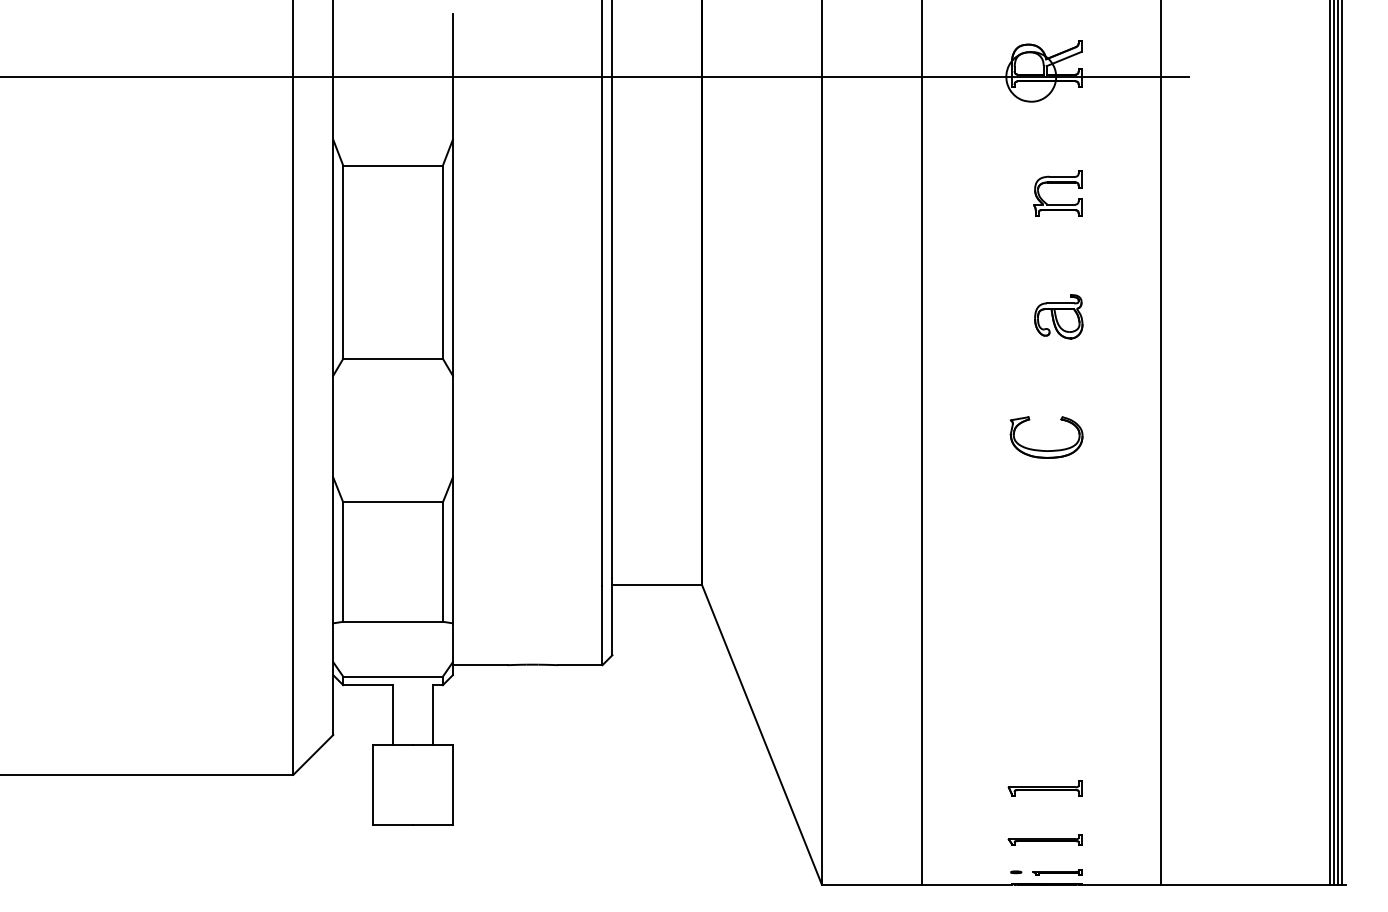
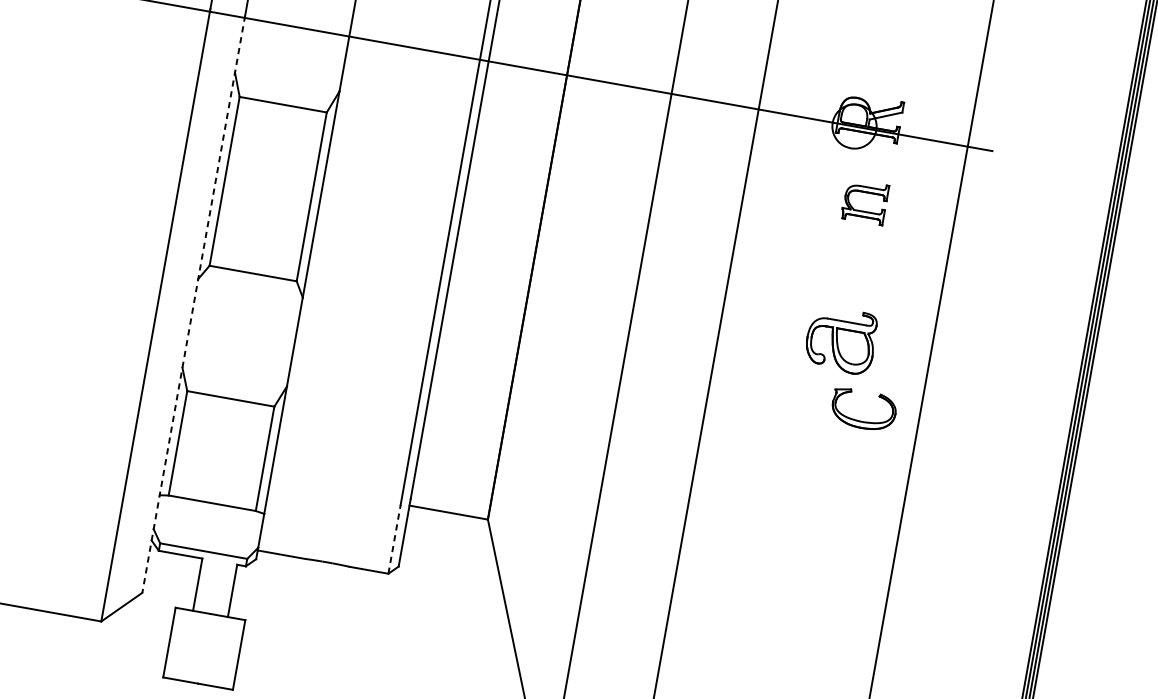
part: (1057, 183) -> (866, 193), moved
part: (1058, 316) -> (841, 340), size x1.6
line: (333, 405) -> (193, 305), solid -> dashed
part: (1041, 449) -> (857, 419), moved
line: (602, 625) -> (394, 539), solid -> dashed

